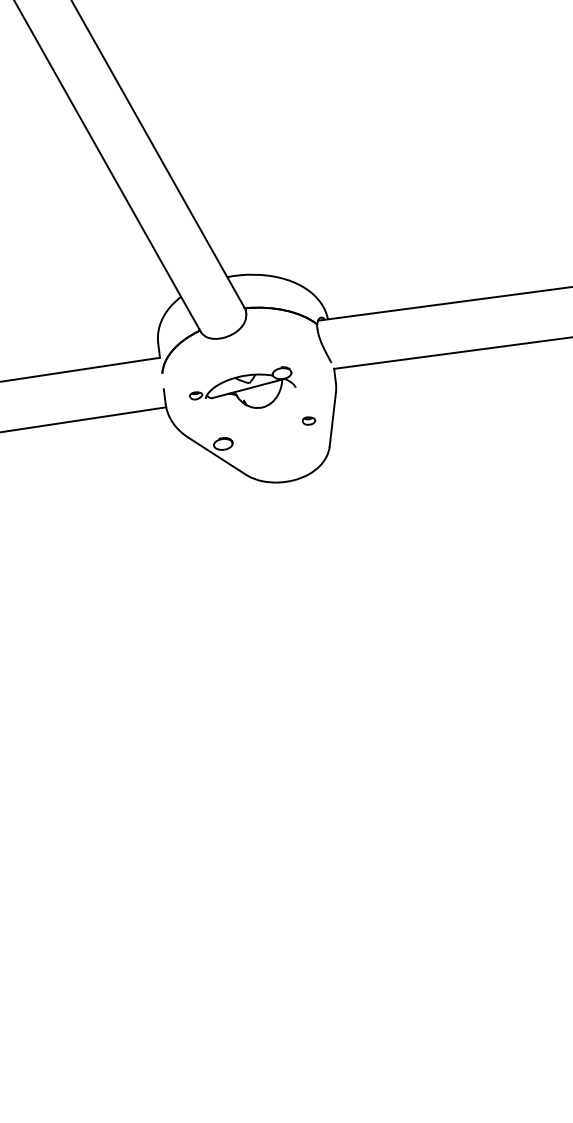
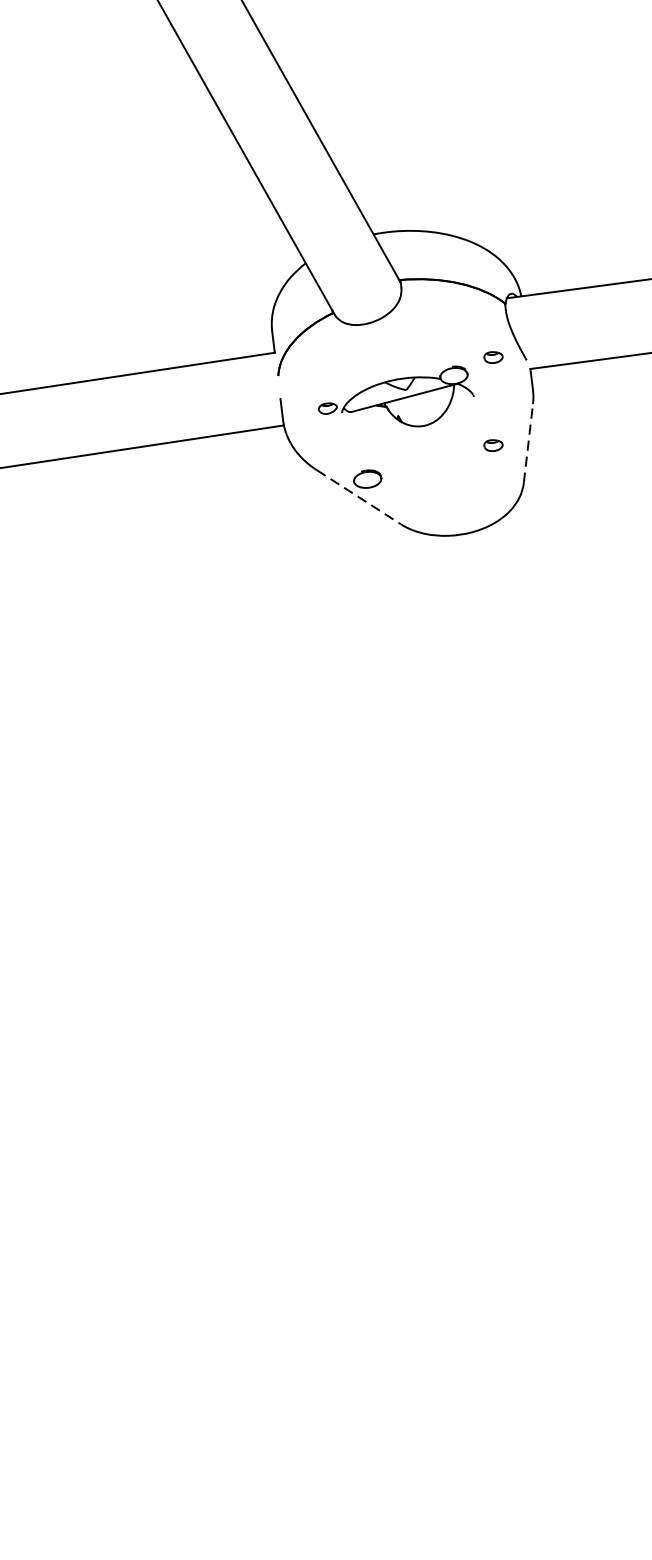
part: (308, 360) -> (492, 356), added
line: (332, 419) -> (527, 443), solid -> dashed
line: (217, 456) -> (359, 497), solid -> dashed

